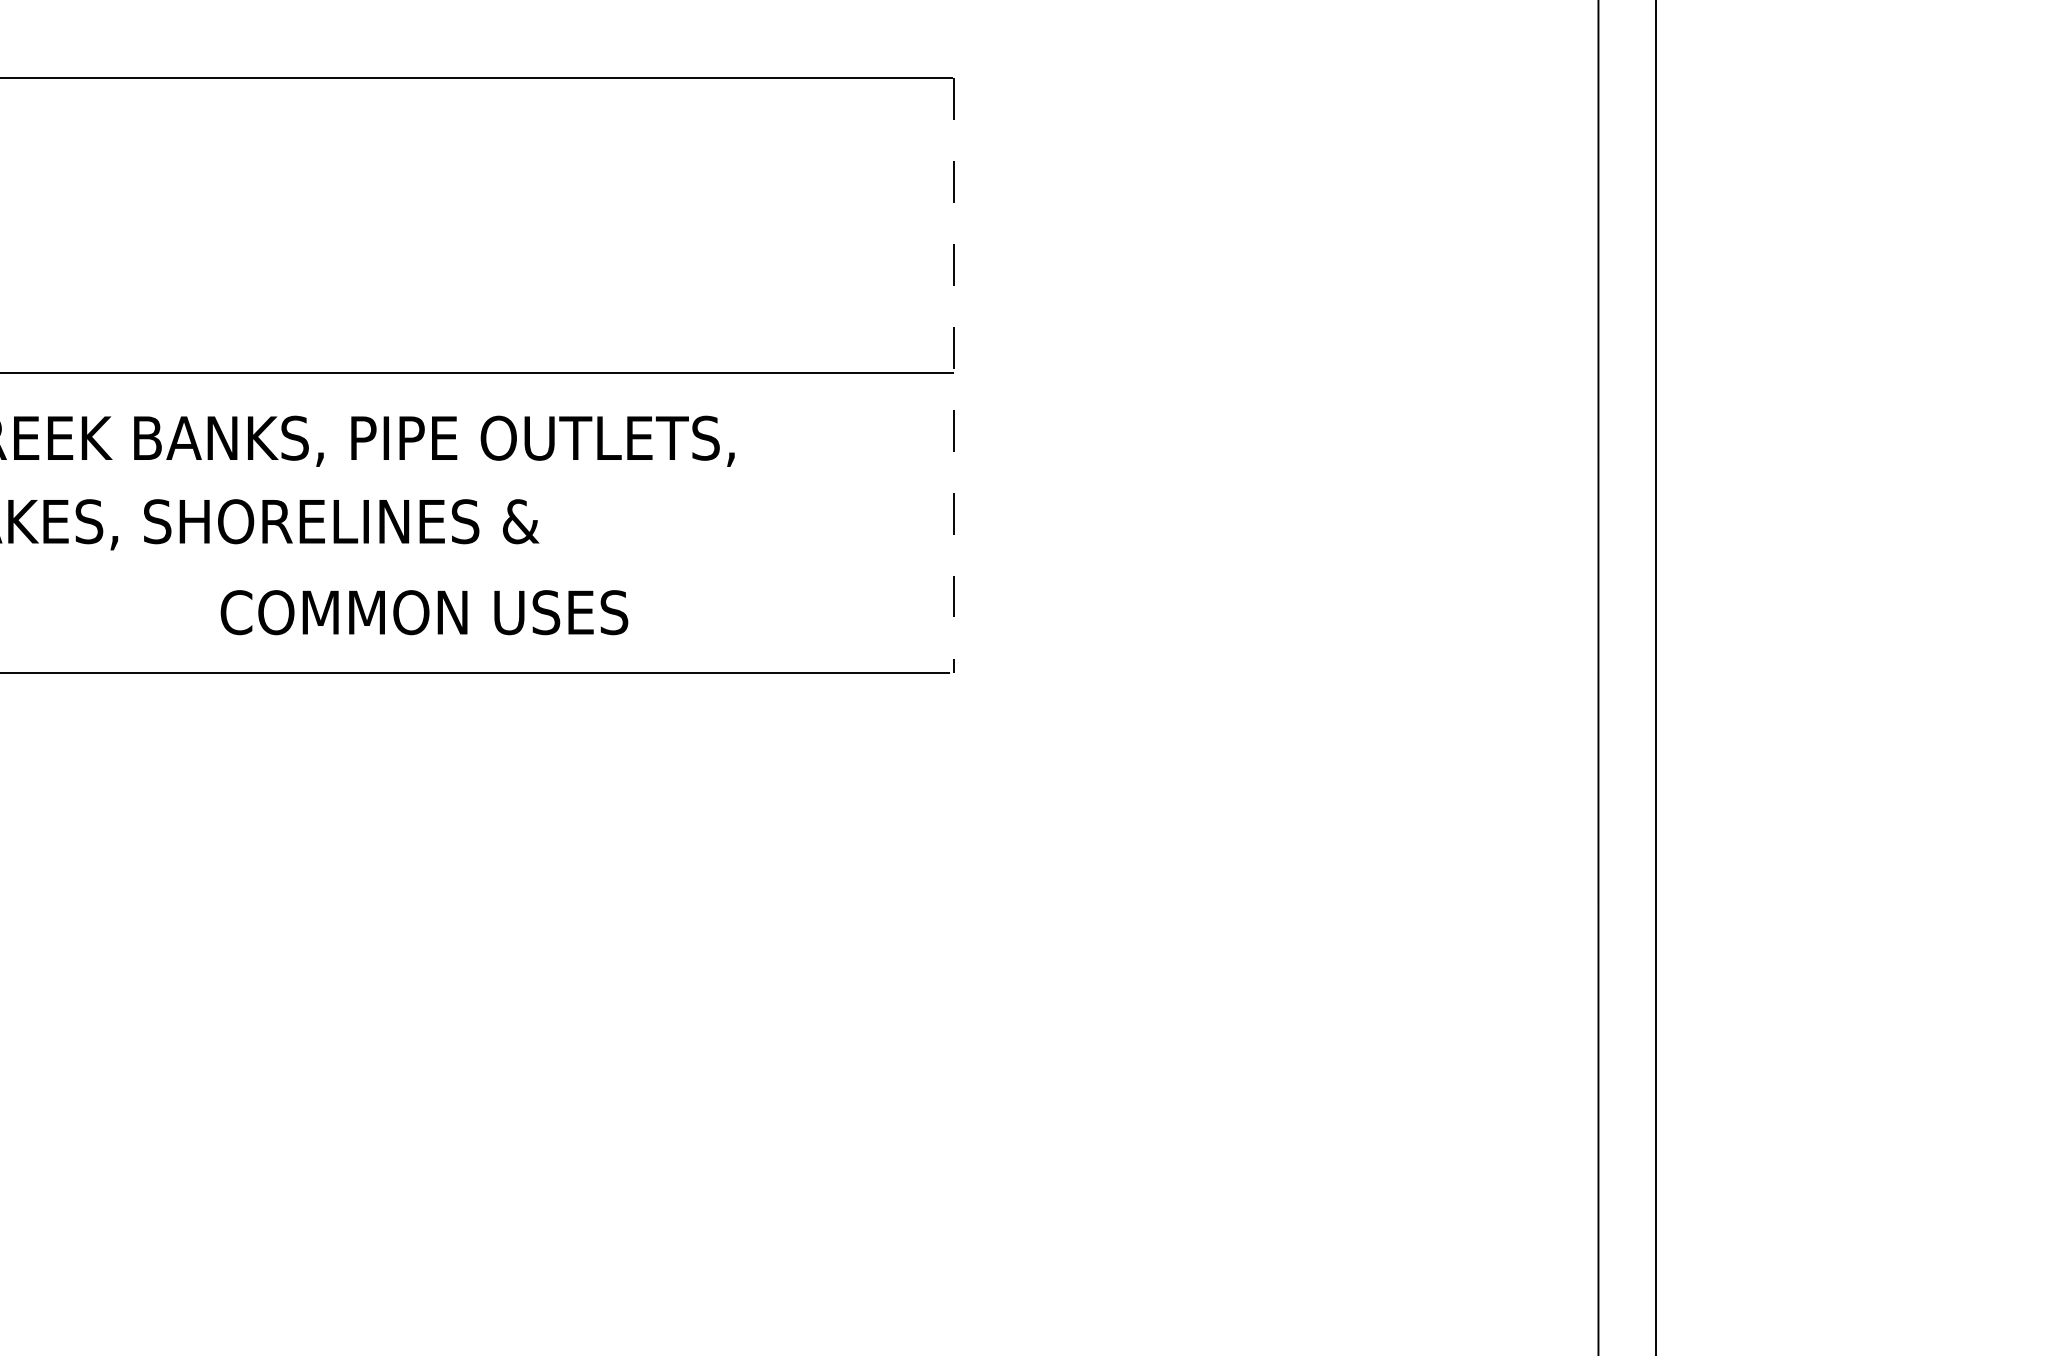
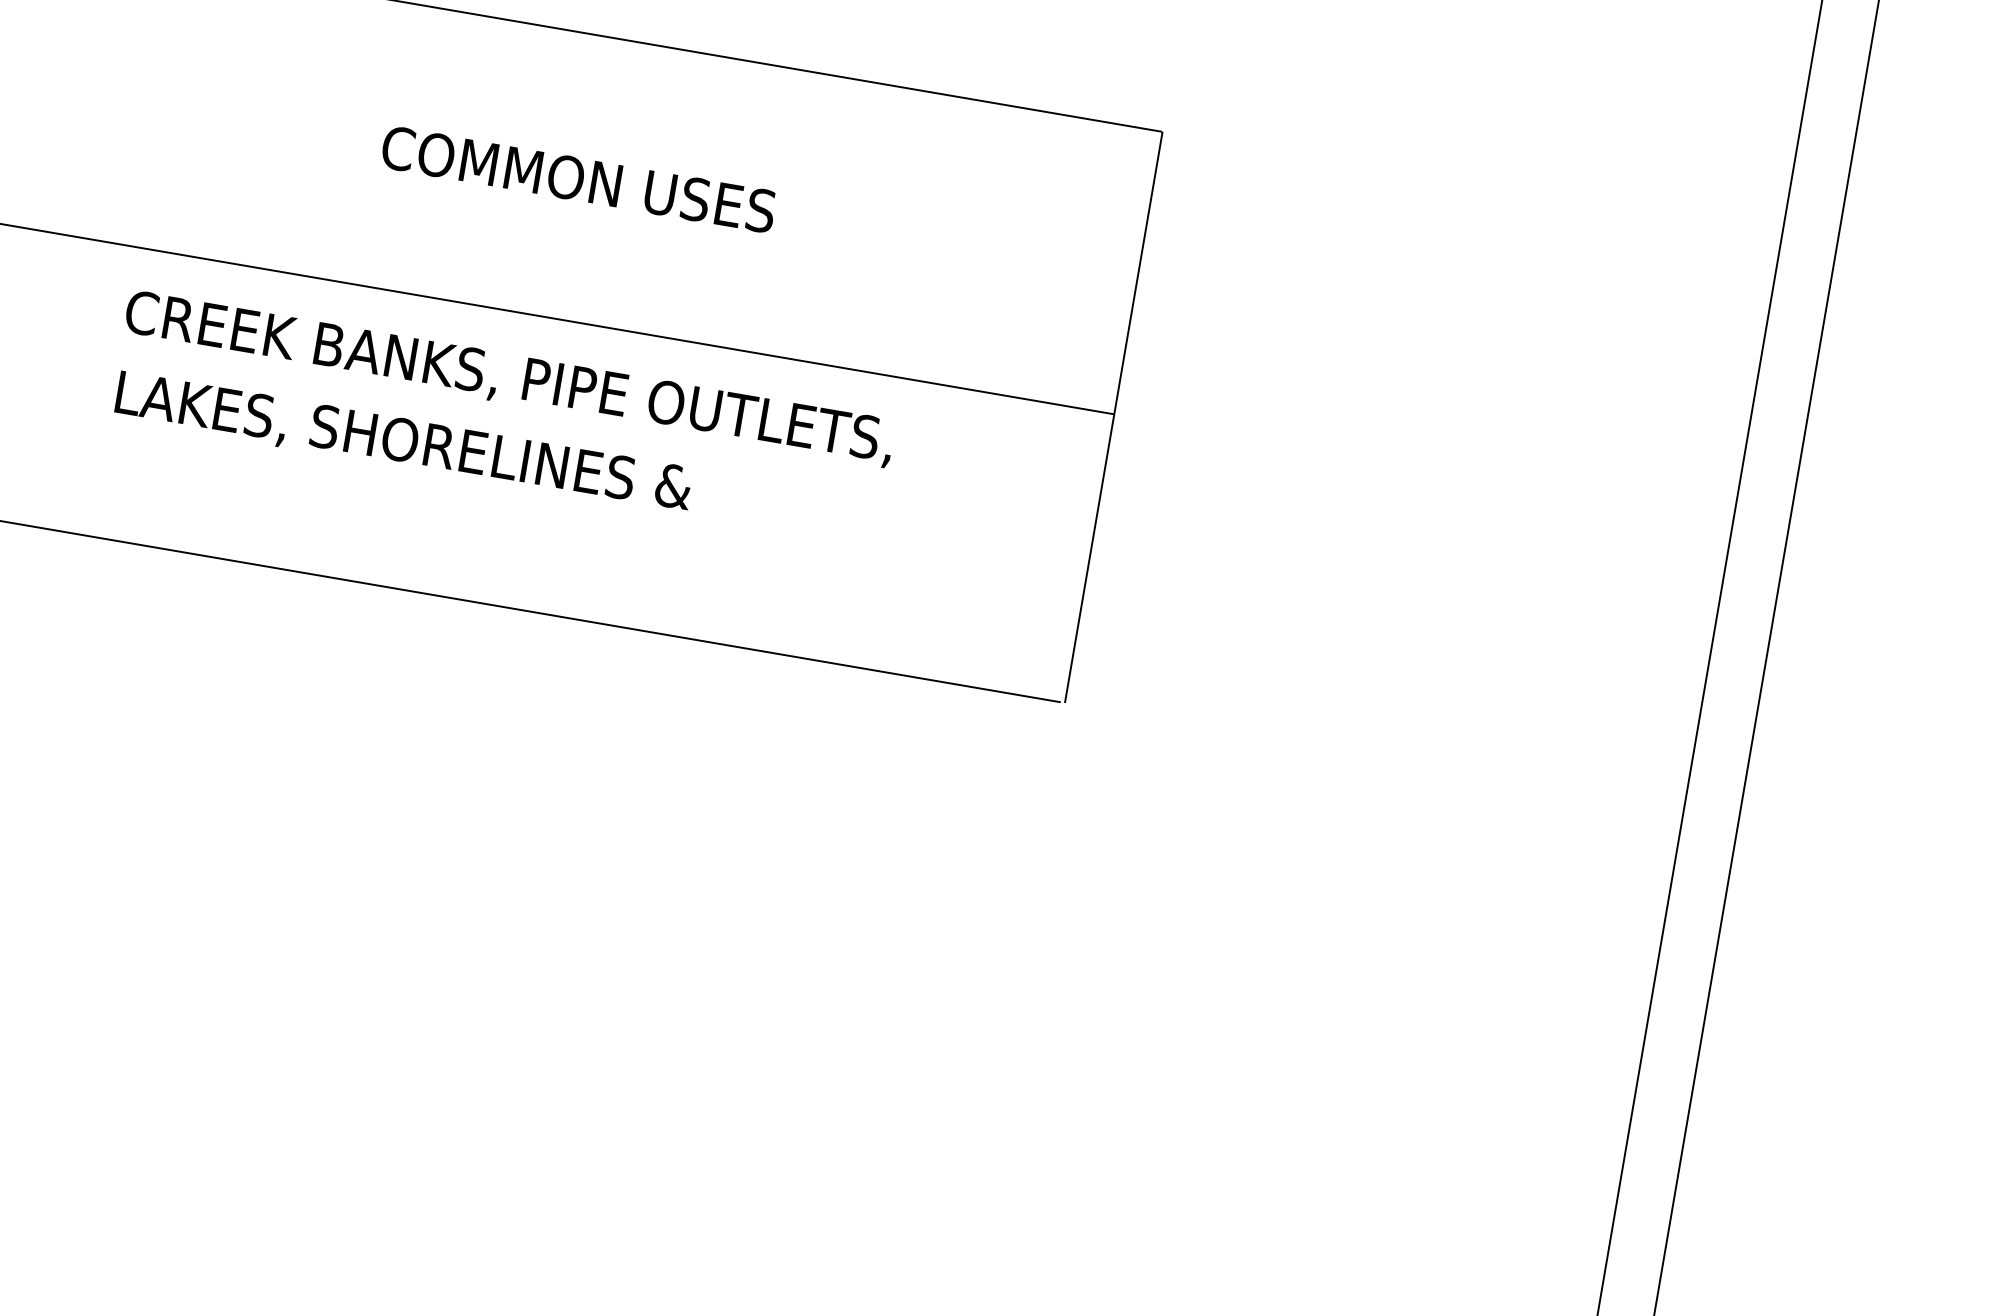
line: (953, 376) -> (1113, 418), dashed -> solid
text: (424, 612) -> (578, 179), moved

